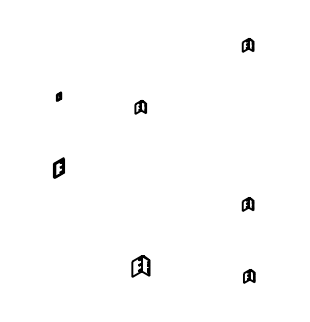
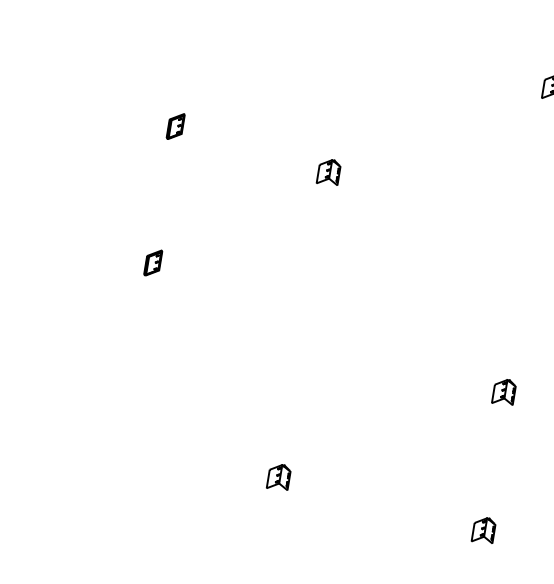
part: (58, 96) -> (174, 125), size x1.67
part: (58, 167) -> (152, 261), size x0.71
part: (140, 266) -> (278, 477), size x0.62

